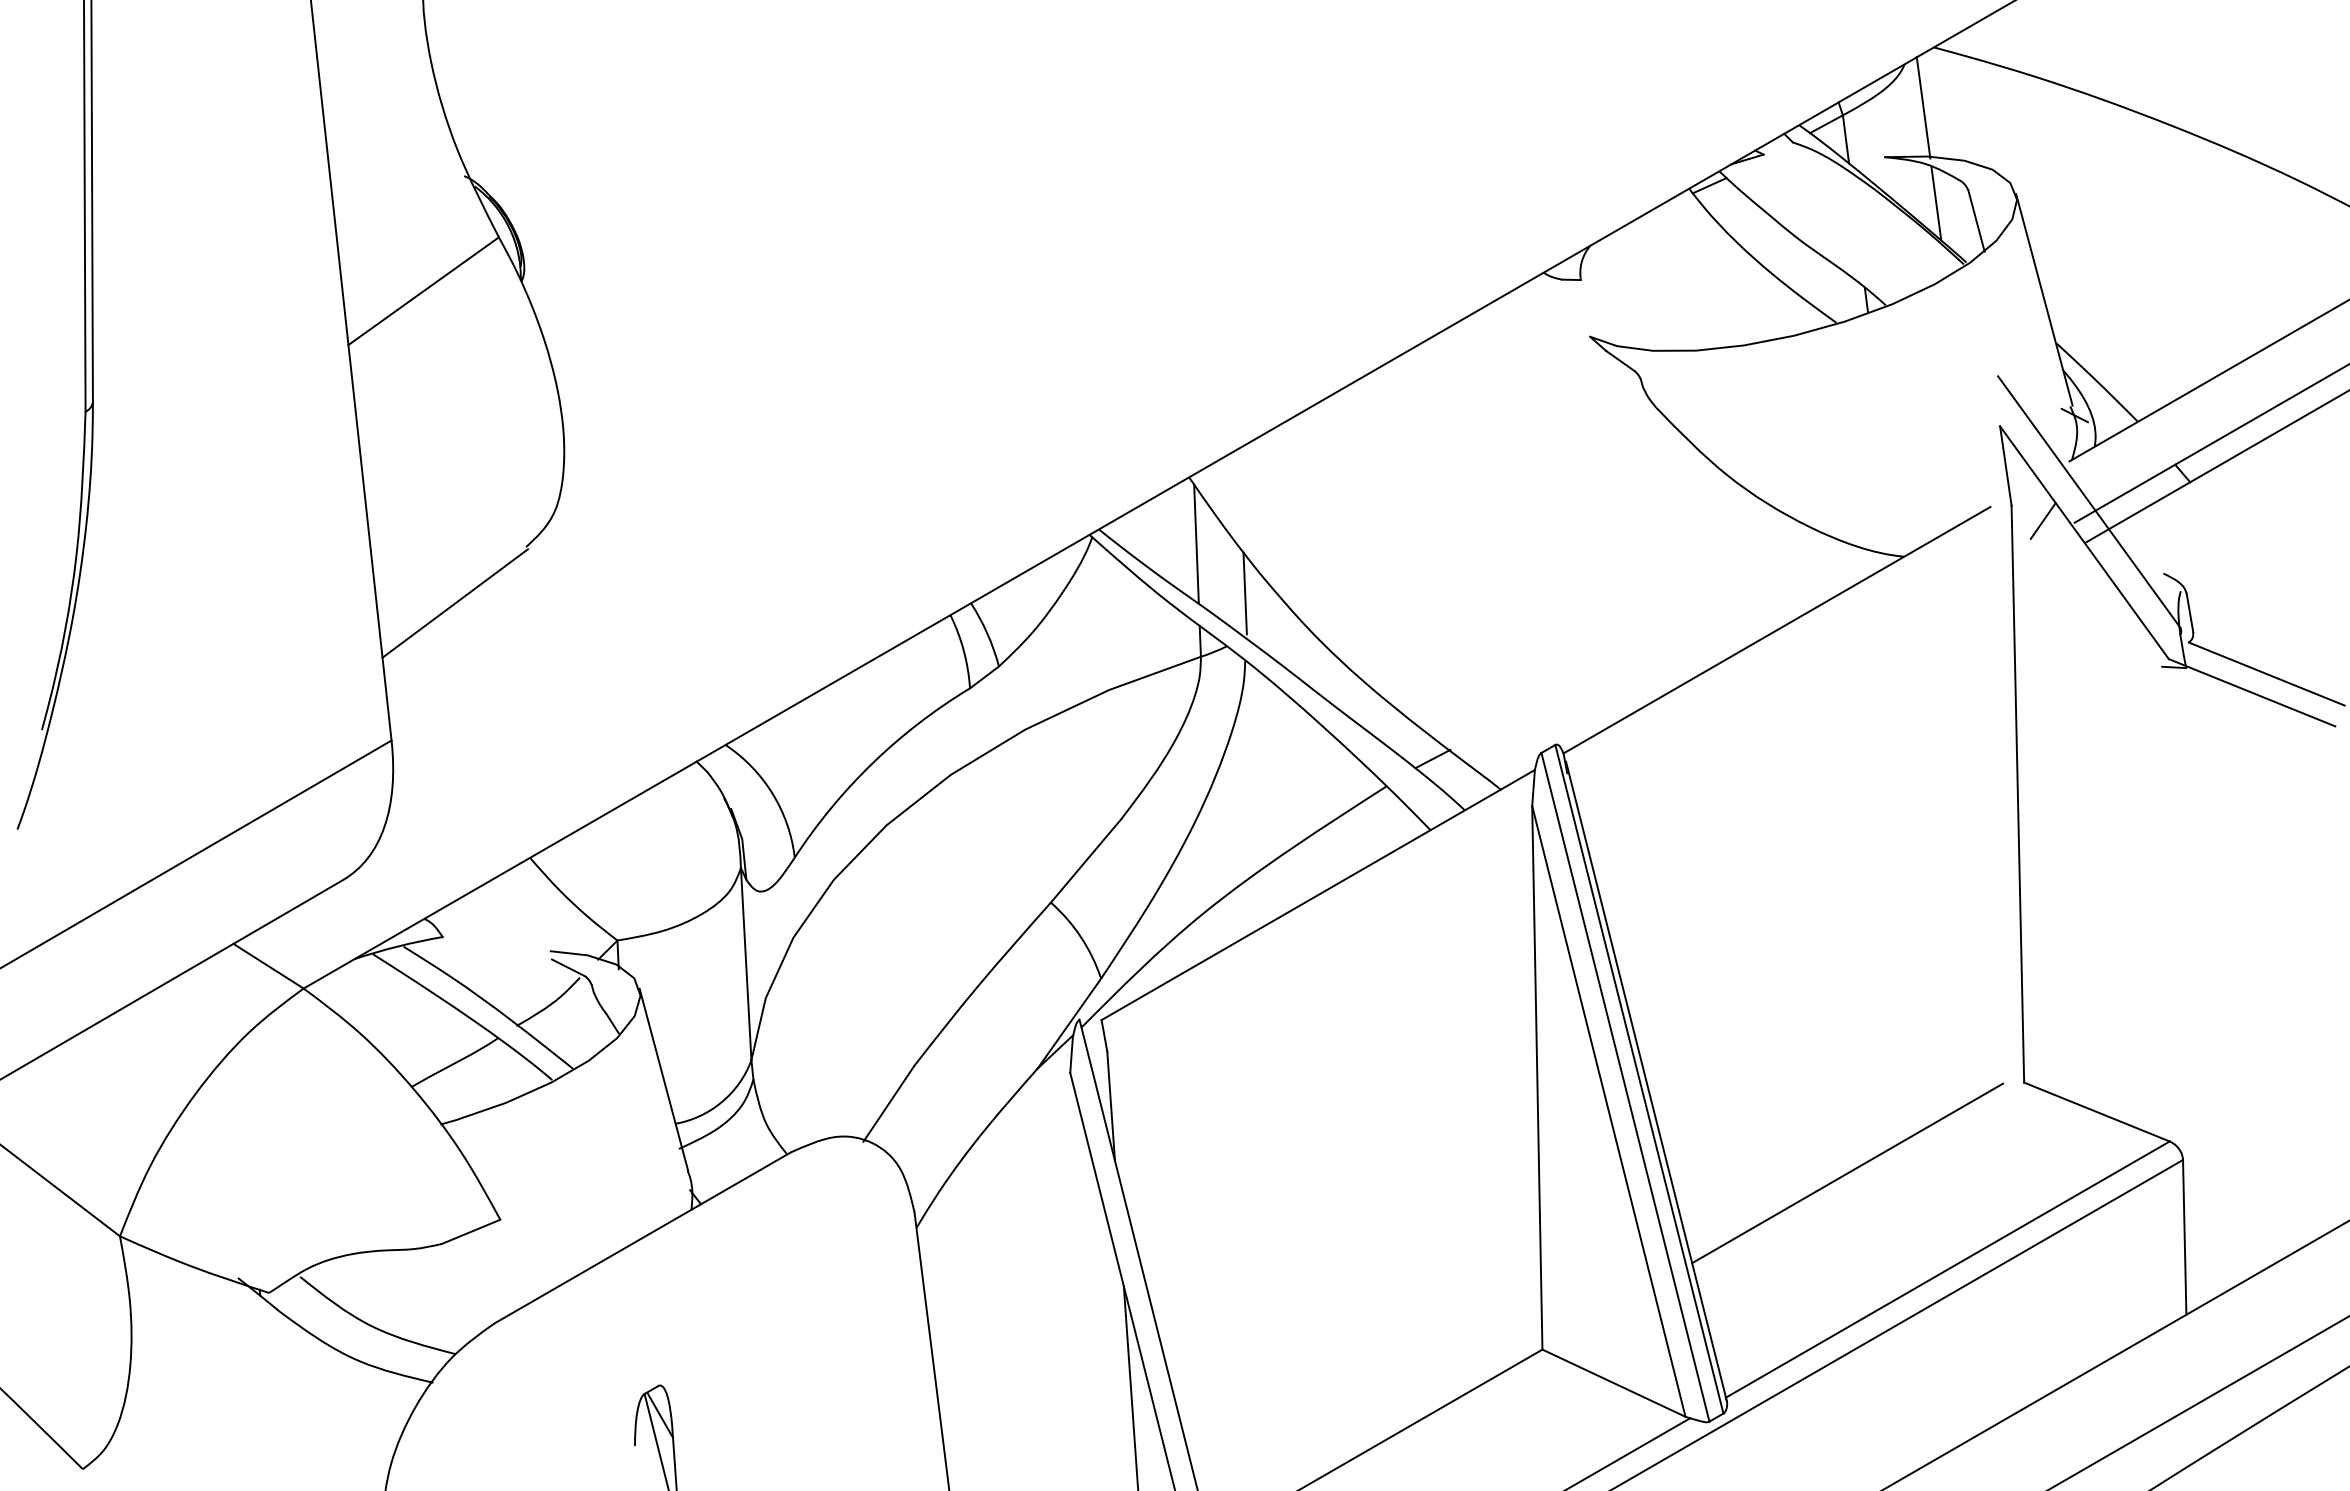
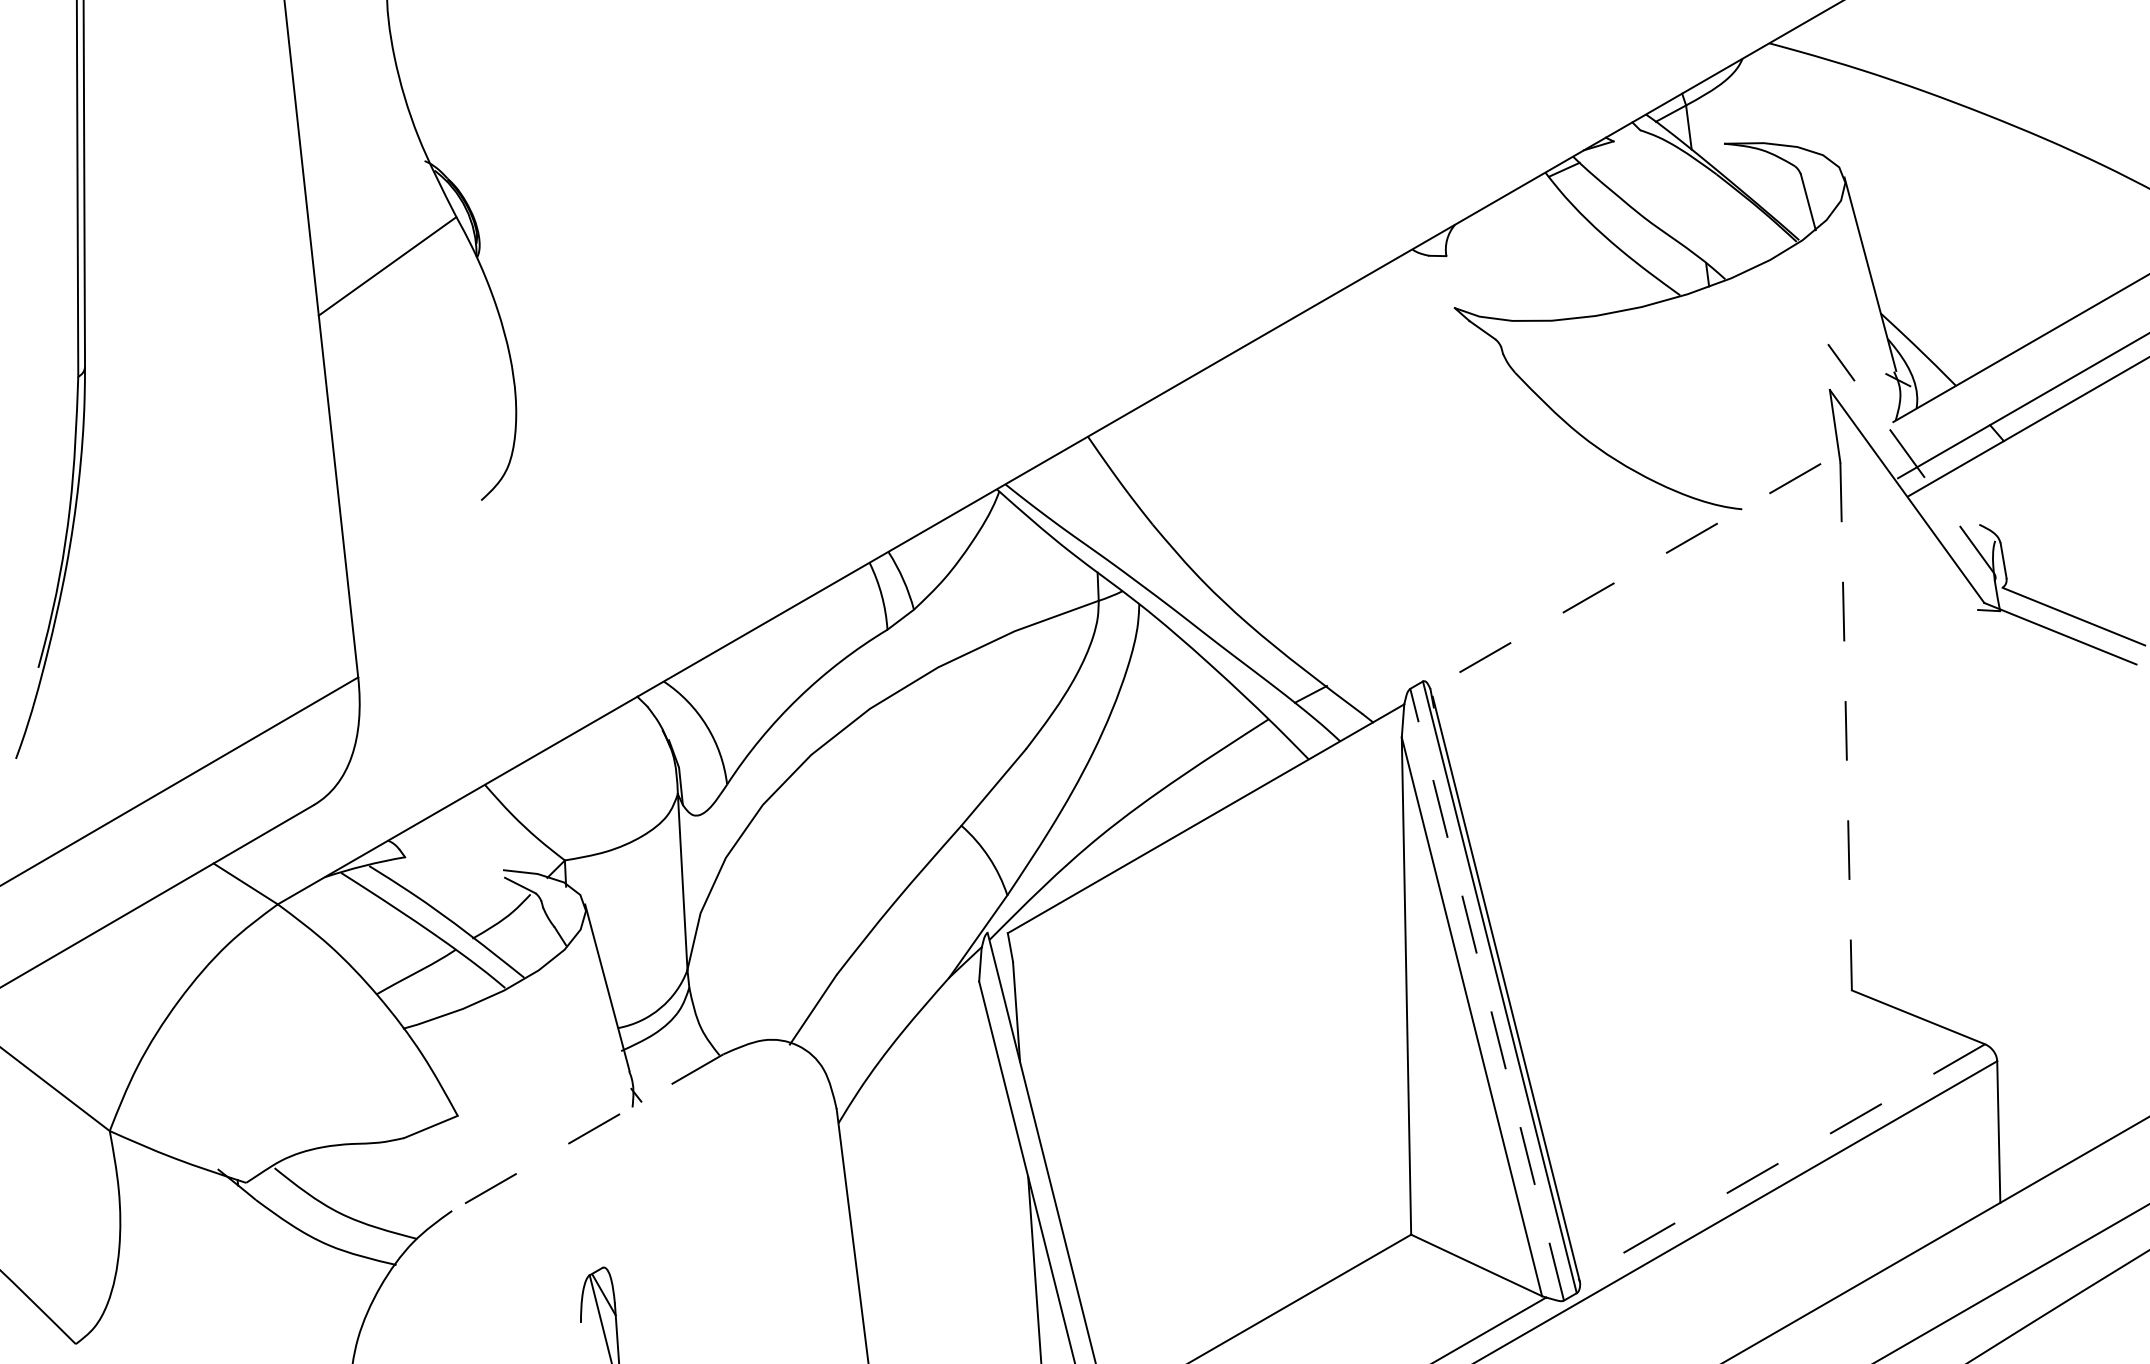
line: (1923, 107) -> (1759, 98), removed
line: (1936, 203) -> (1771, 186), removed
line: (2088, 501) -> (1910, 458), solid -> dashed
line: (2042, 520) -> (1868, 476), removed
line: (1196, 543) -> (1094, 497), removed
line: (1244, 593) -> (1138, 542), removed
line: (454, 603) -> (415, 552), removed
line: (1776, 630) -> (1625, 576), solid -> dashed
line: (2017, 794) -> (1845, 726), solid -> dashed
line: (1625, 1087) -> (1487, 994), solid -> dashed
line: (1847, 1173) -> (1690, 1073), removed
line: (642, 1238) -> (587, 1133), solid -> dashed
line: (1947, 1269) -> (1781, 1161), solid -> dashed

